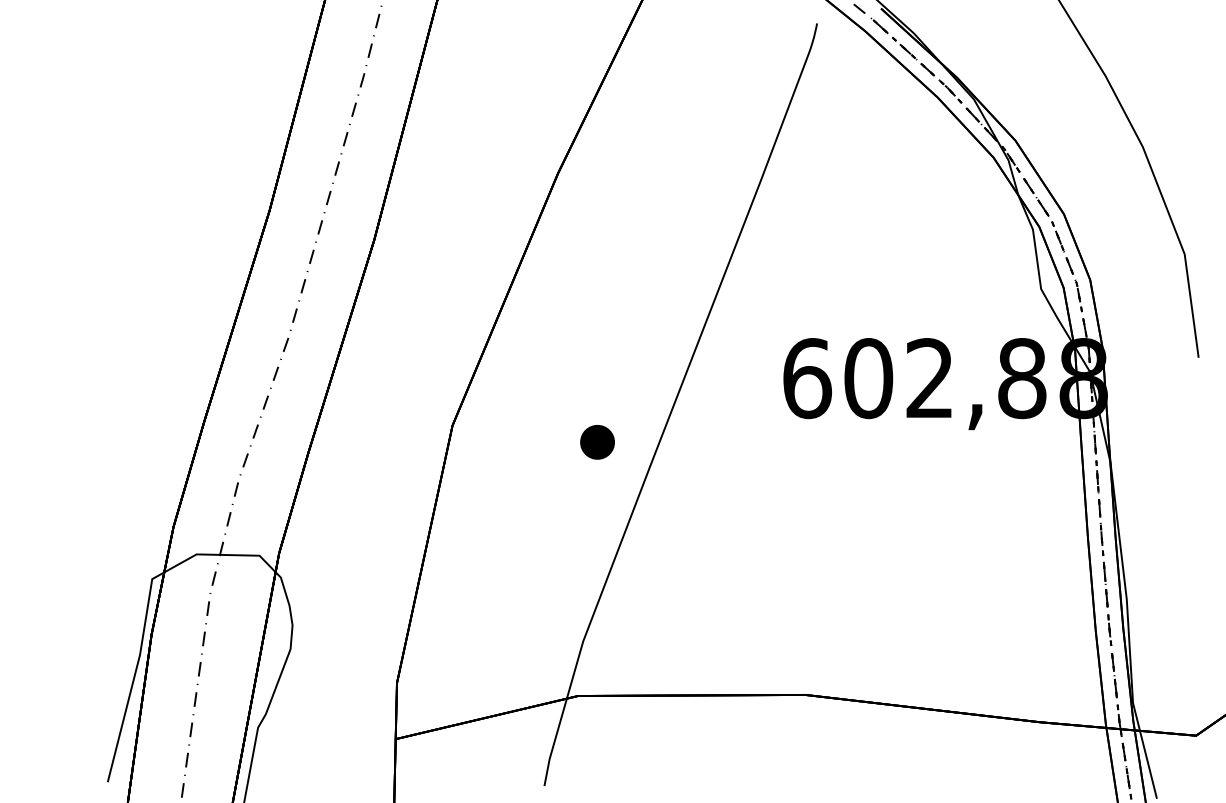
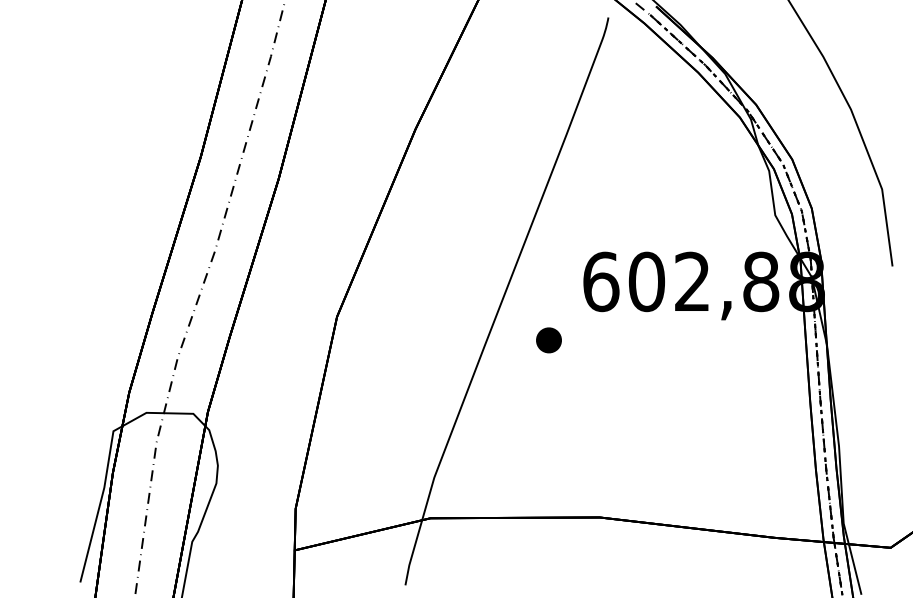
part: (596, 442) -> (548, 340), moved

